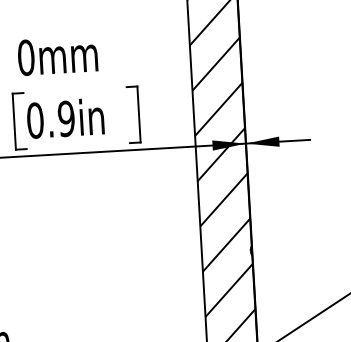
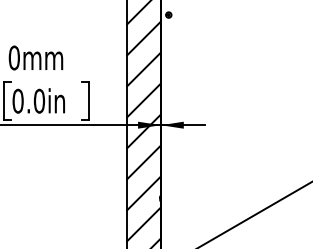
text: (65, 119) -> (38, 101), 0.9in -> 0.0in

